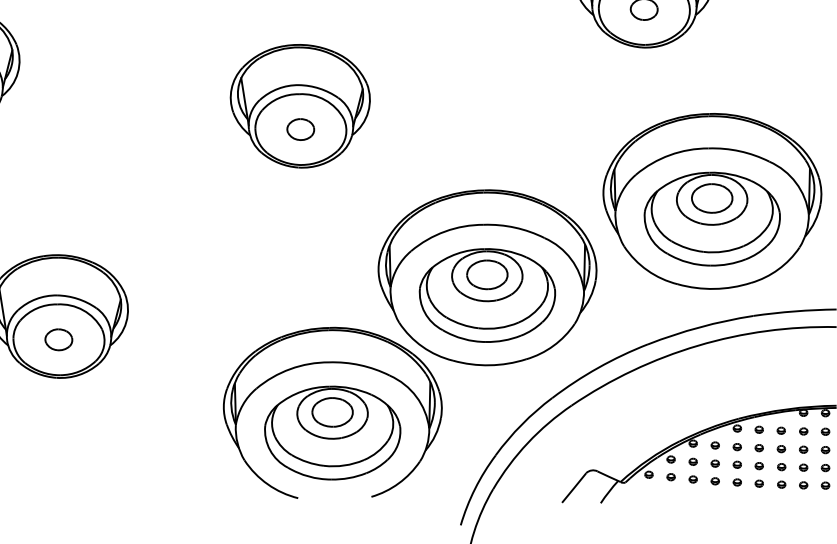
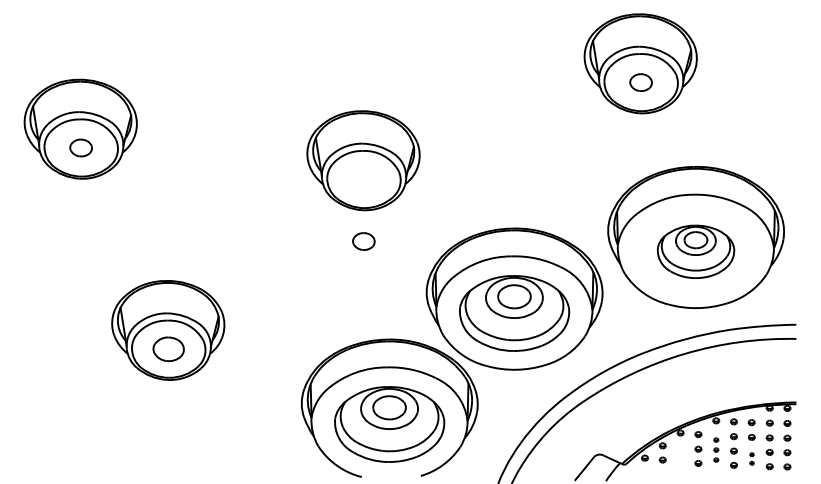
part: (300, 129) -> (363, 241), moved
part: (711, 218) -> (695, 251), size x0.7
part: (58, 338) -> (168, 348), size x1.4
part: (737, 464) -> (716, 449), size x0.7
part: (693, 470) -> (680, 454), removed
part: (781, 475) -> (751, 458), size x0.6

